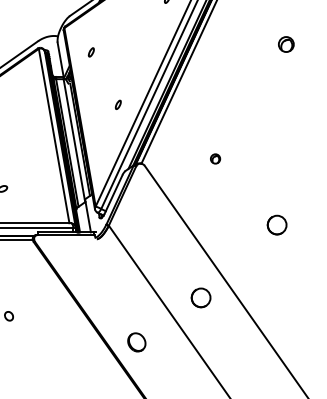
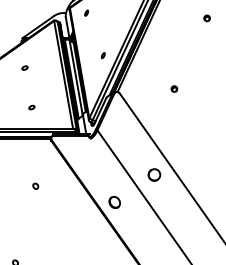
part: (285, 44) -> (206, 18), size x0.62
part: (91, 51) -> (86, 12), moved
part: (215, 158) -> (174, 88), moved
part: (277, 224) -> (201, 129), removed

